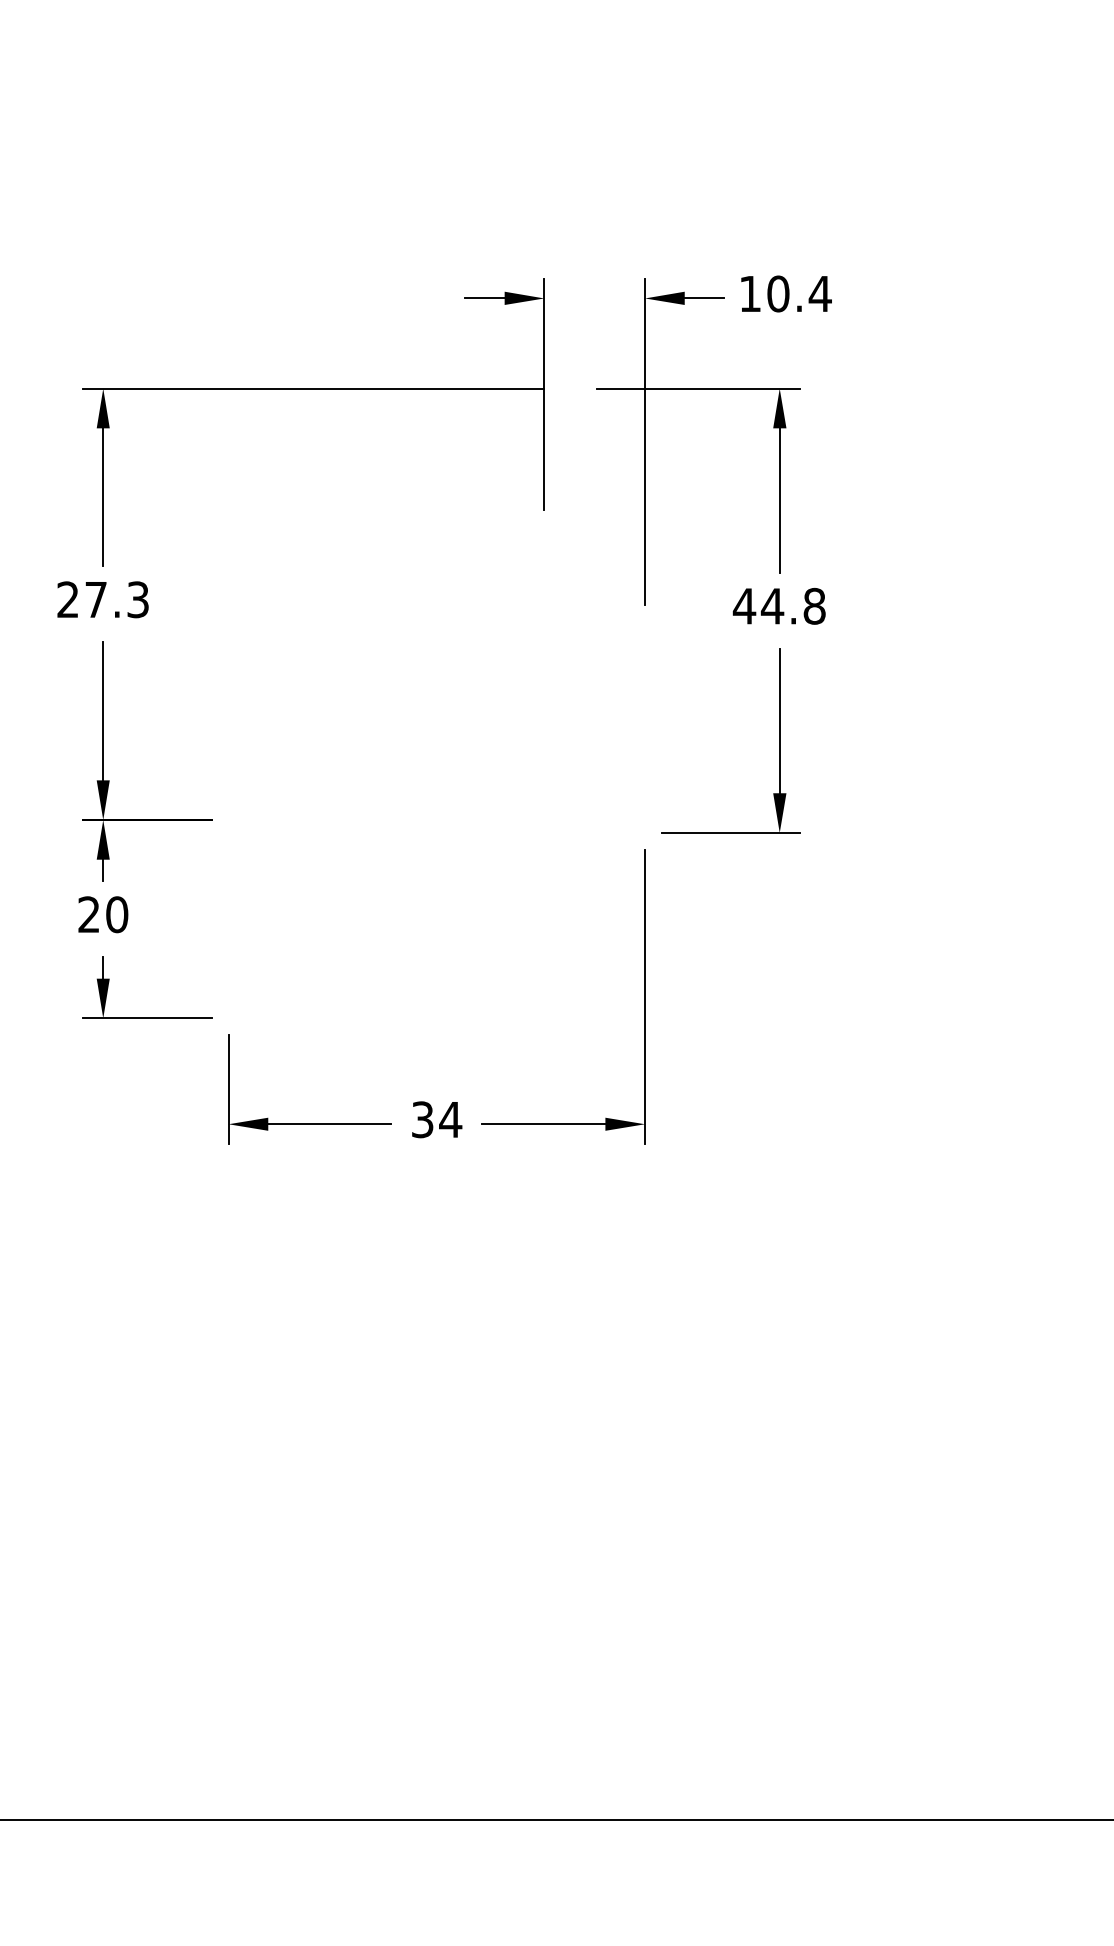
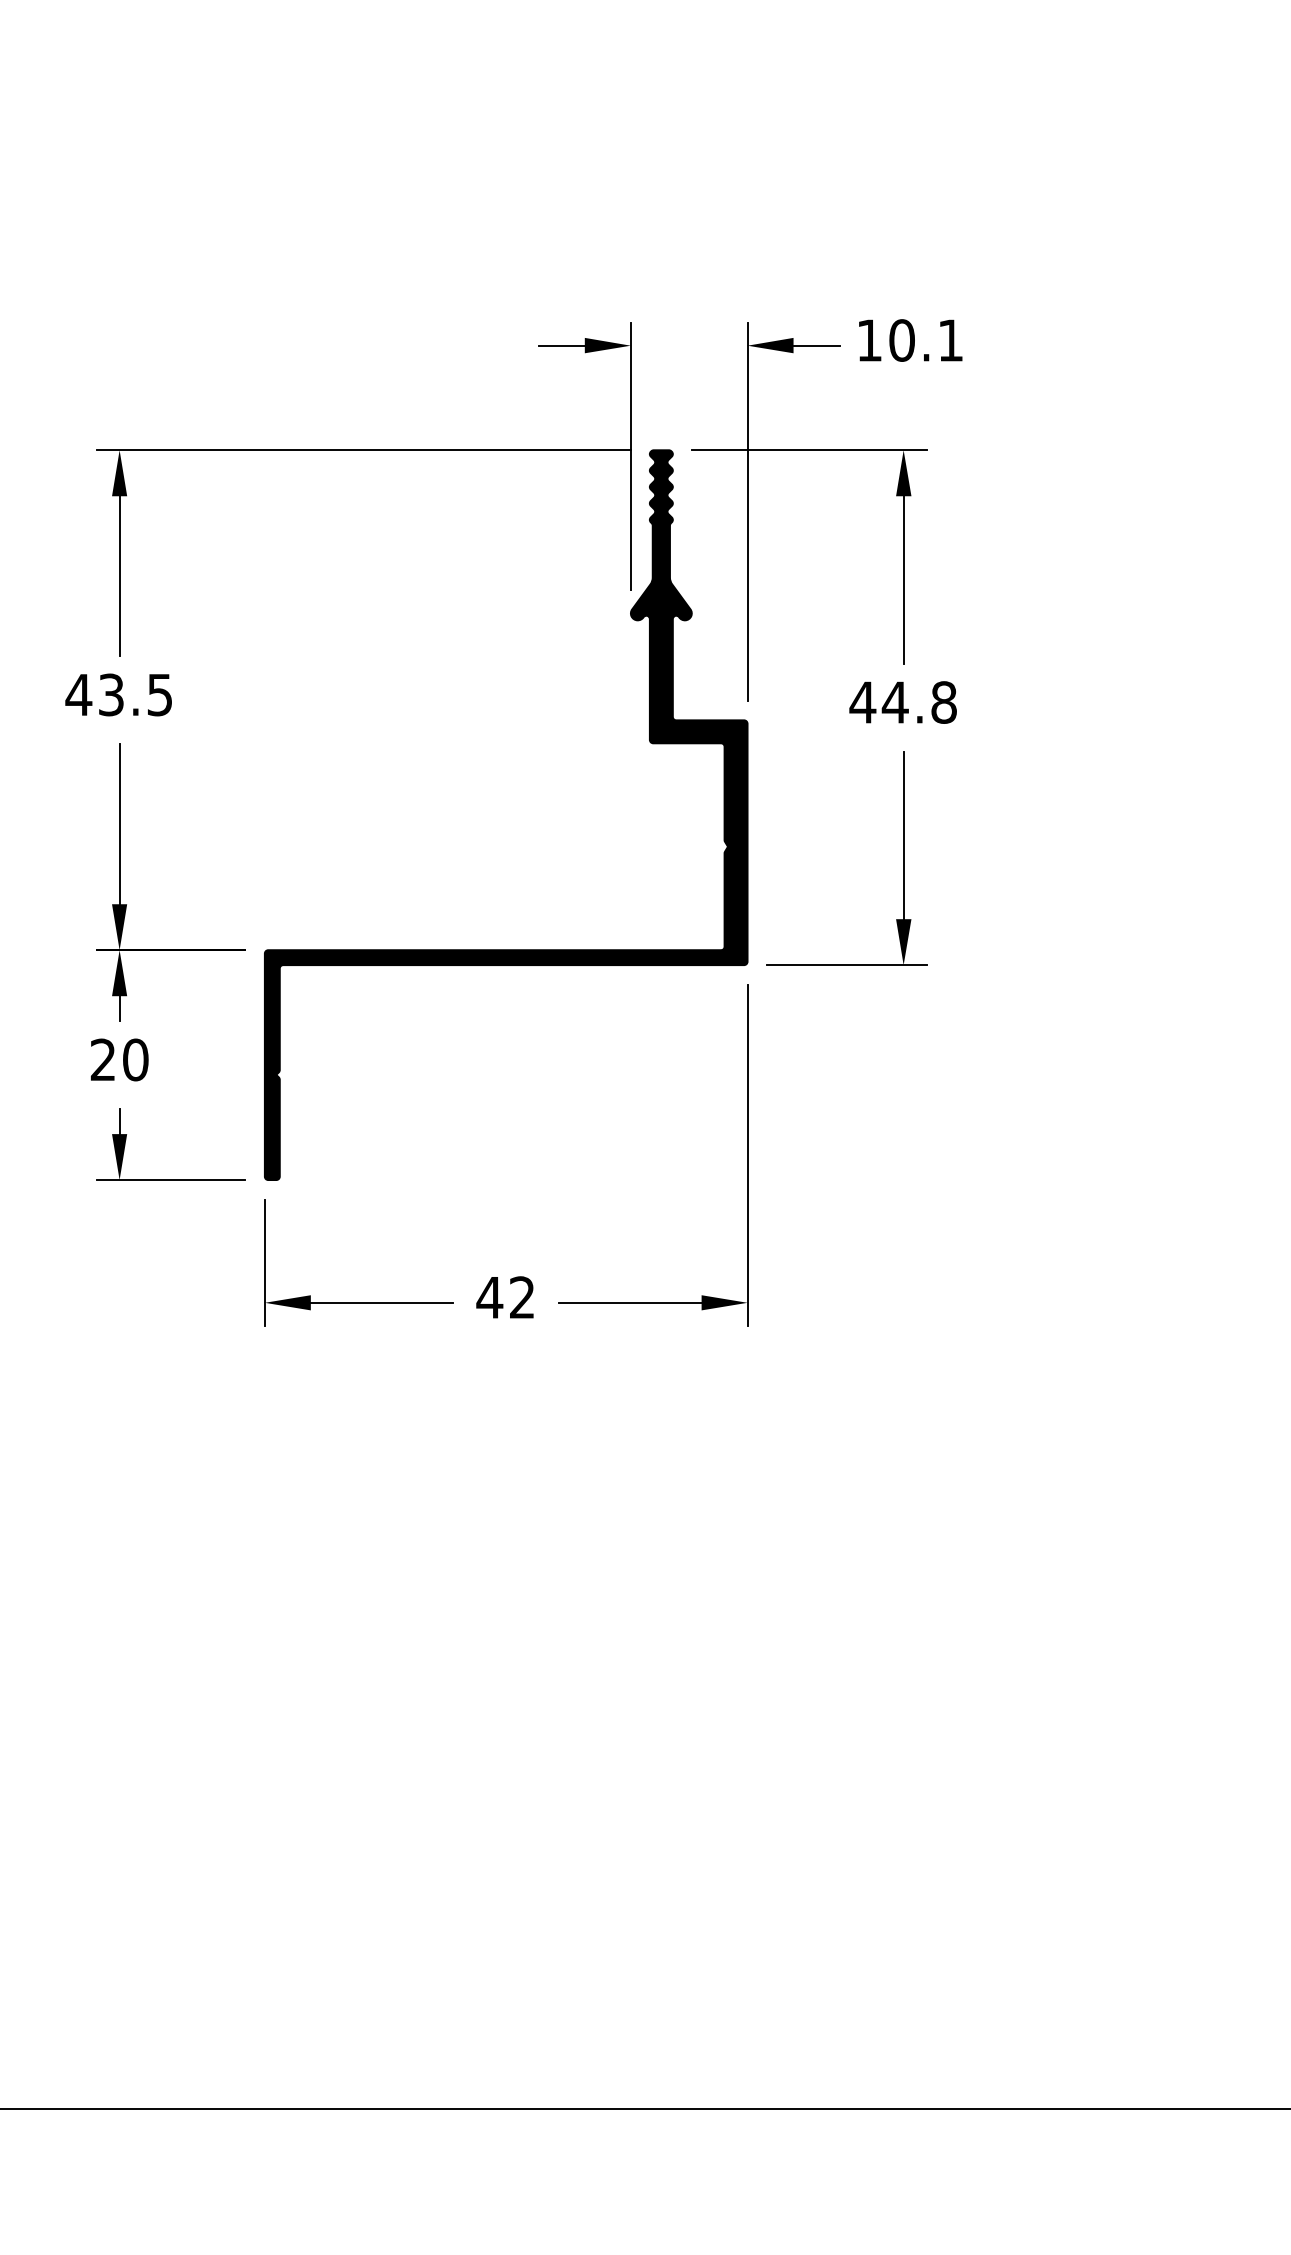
text: (819, 293) -> (949, 339), 10.4 -> 10.1
text: (102, 599) -> (118, 694), 27.3 -> 43.5
part: (436, 819) -> (505, 949), added
text: (436, 1119) -> (505, 1297), 34 -> 42

